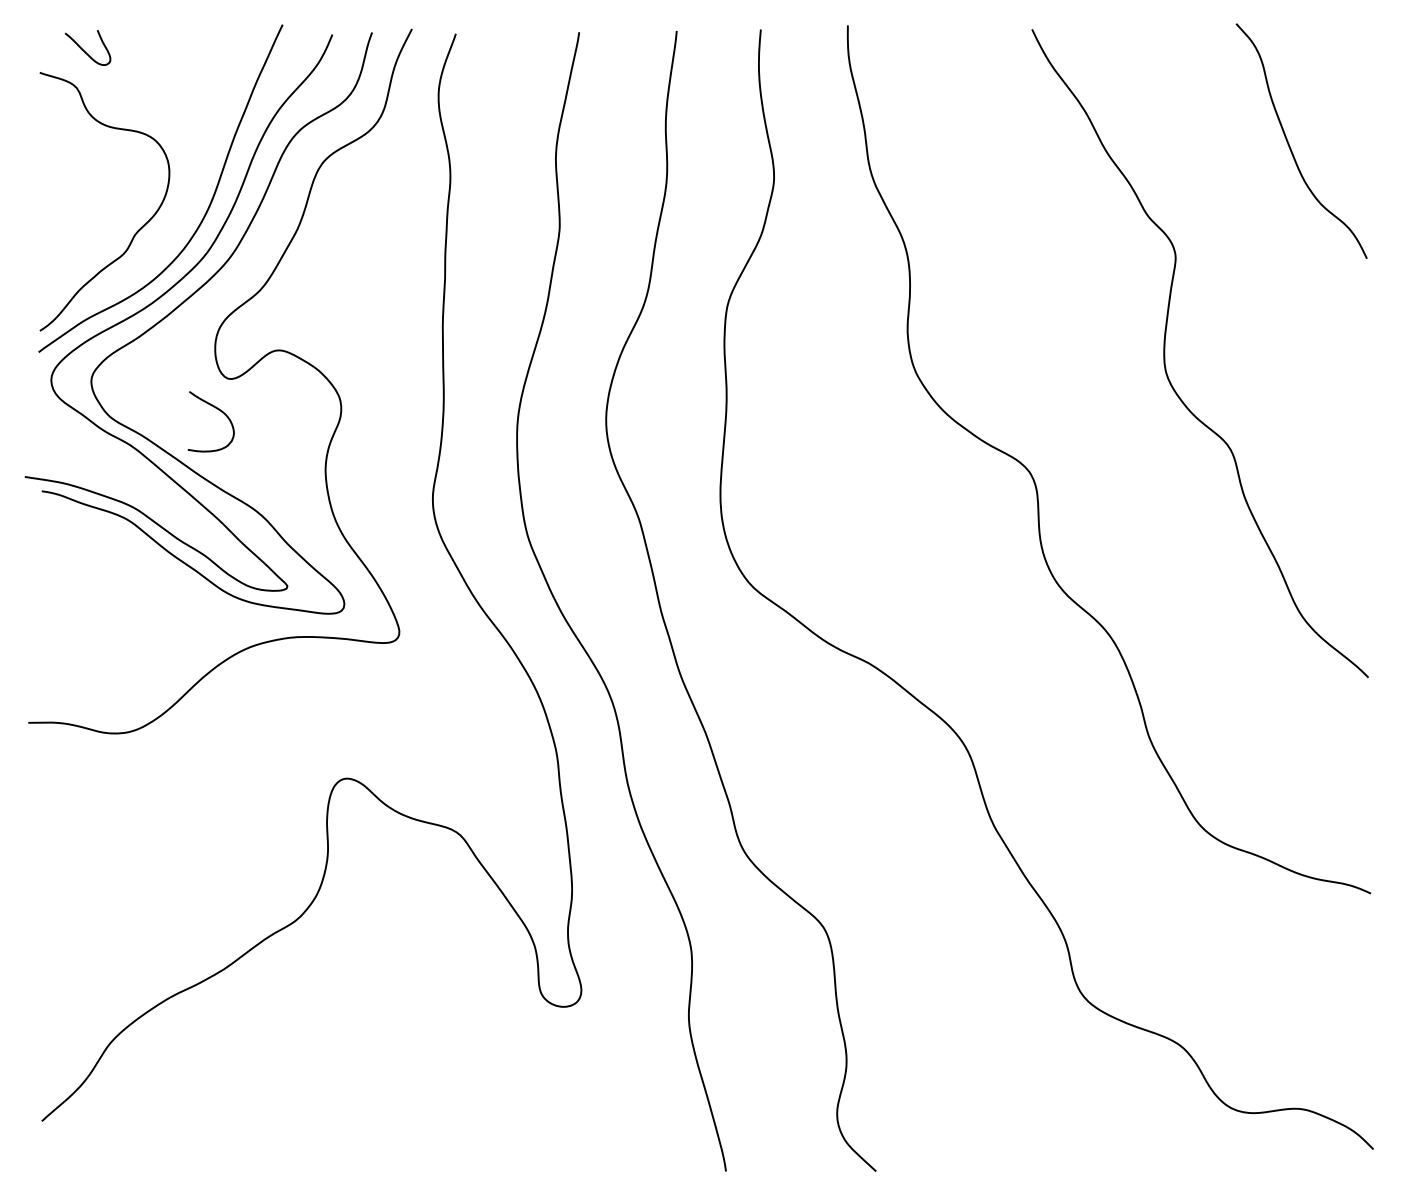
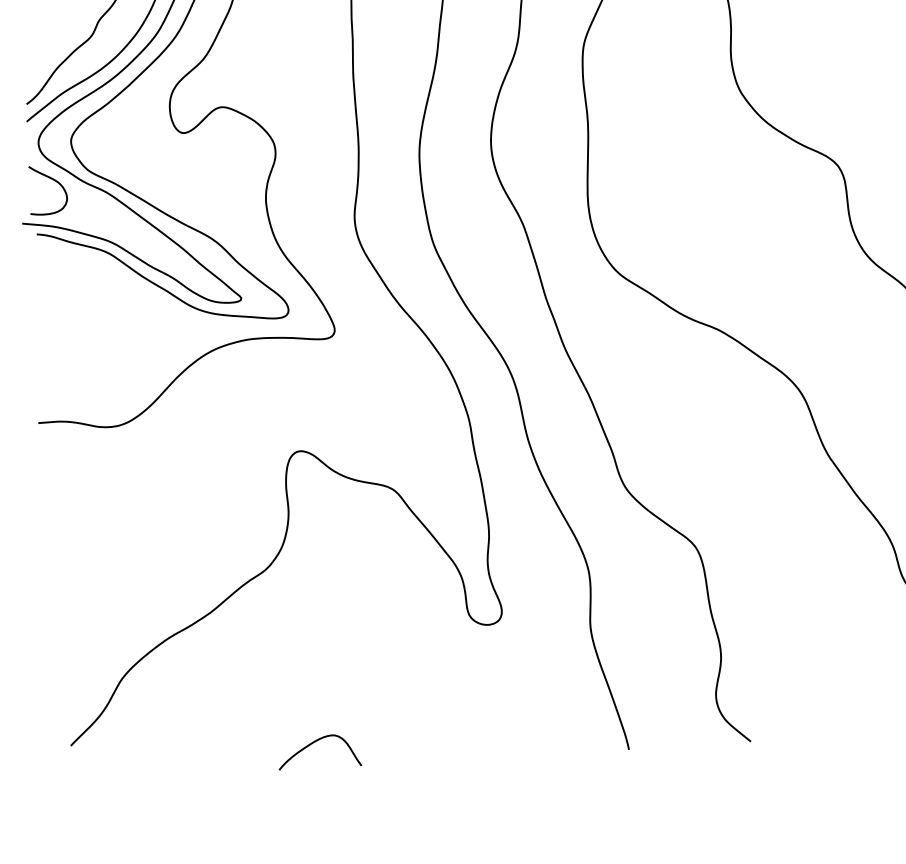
curve: (218, 410) -> (53, 180), moved
curve: (340, 1137) -> (314, 742), added

